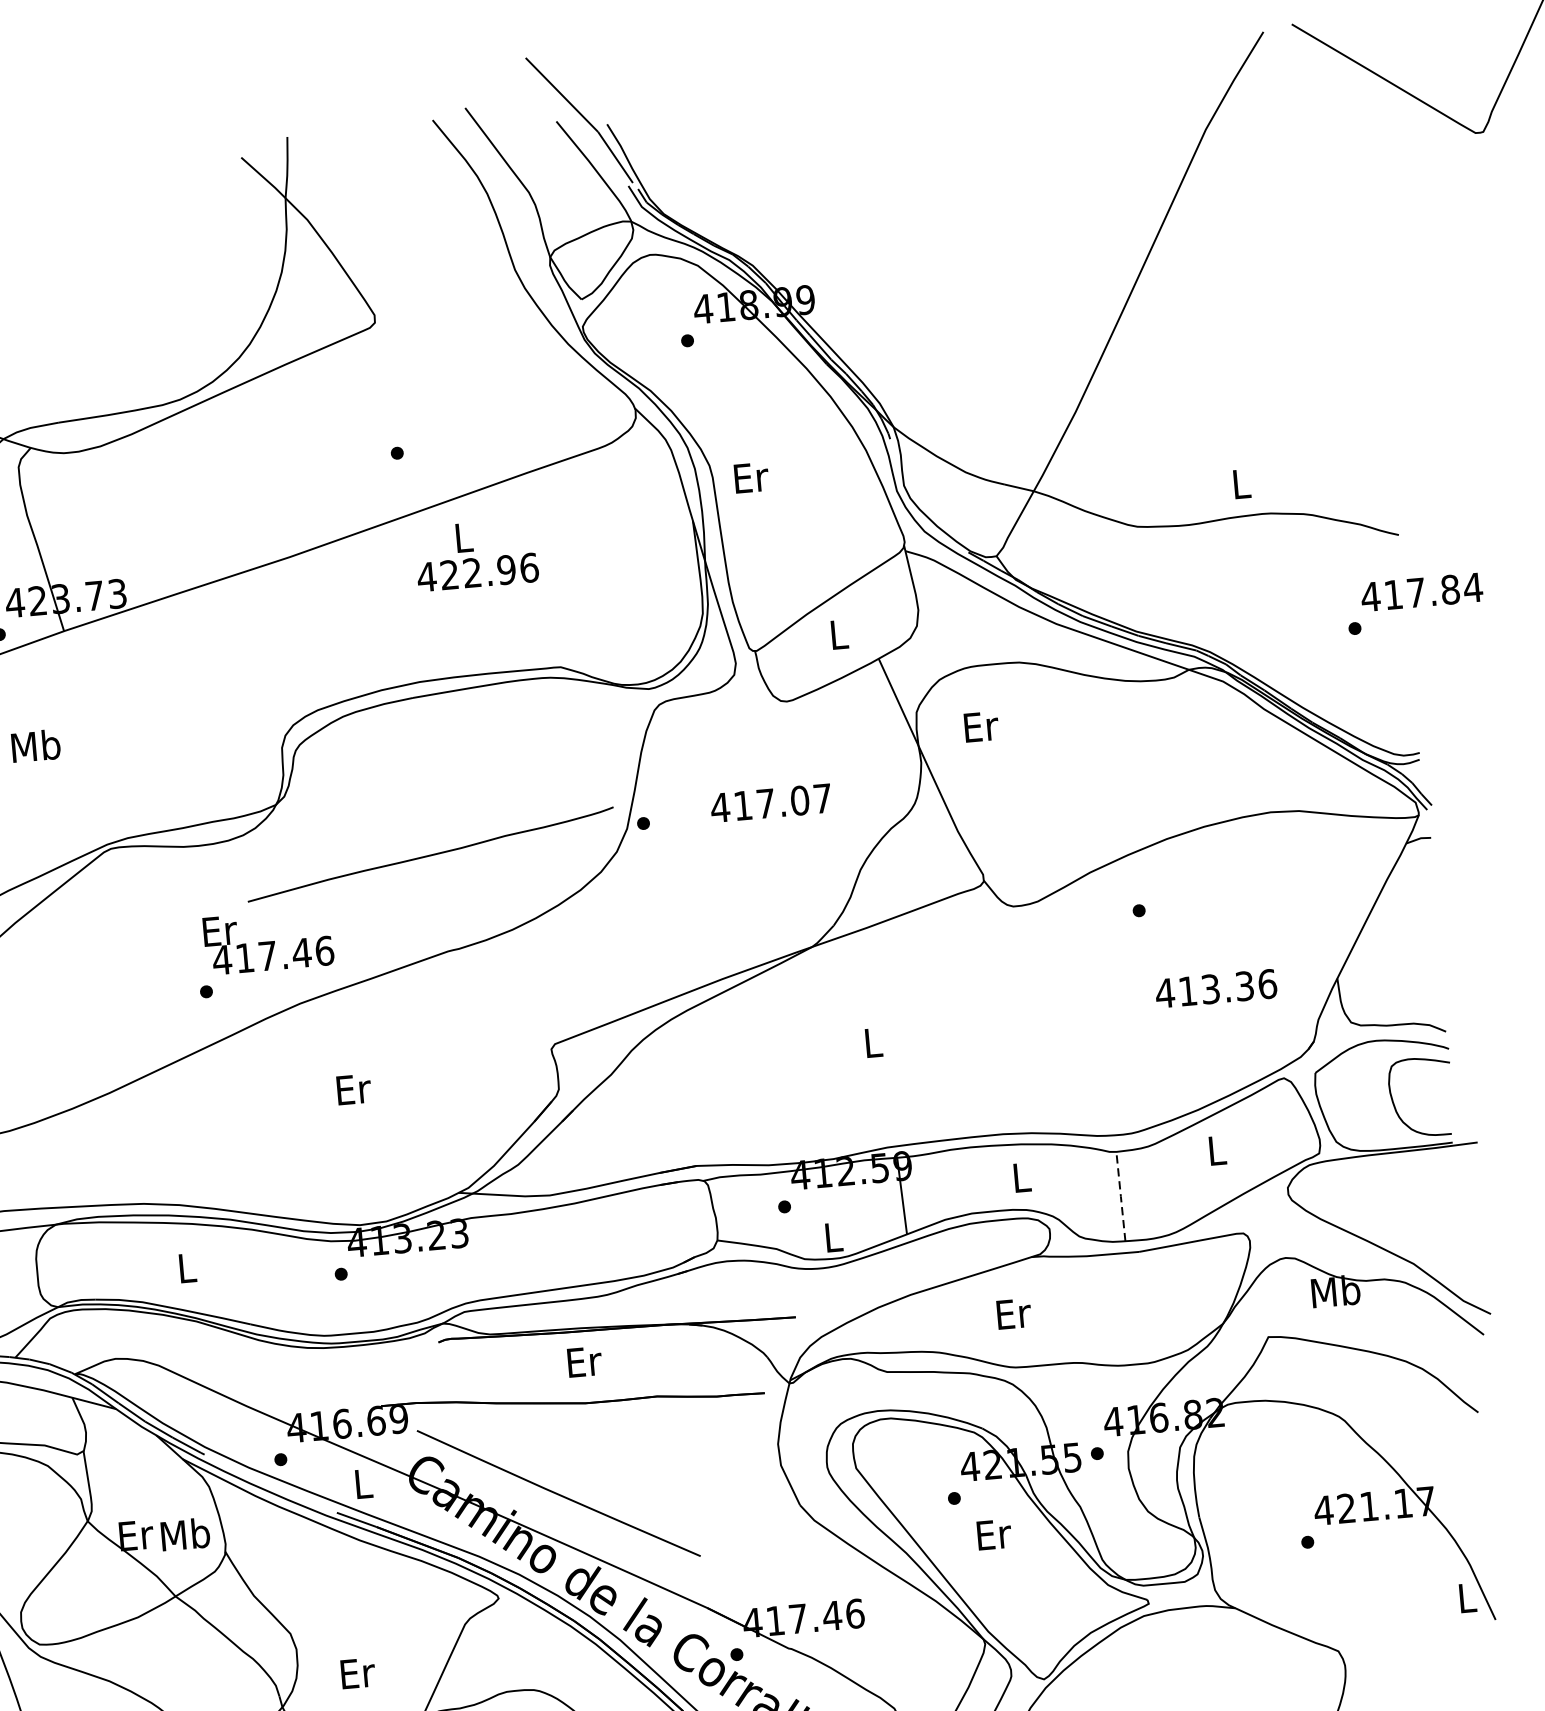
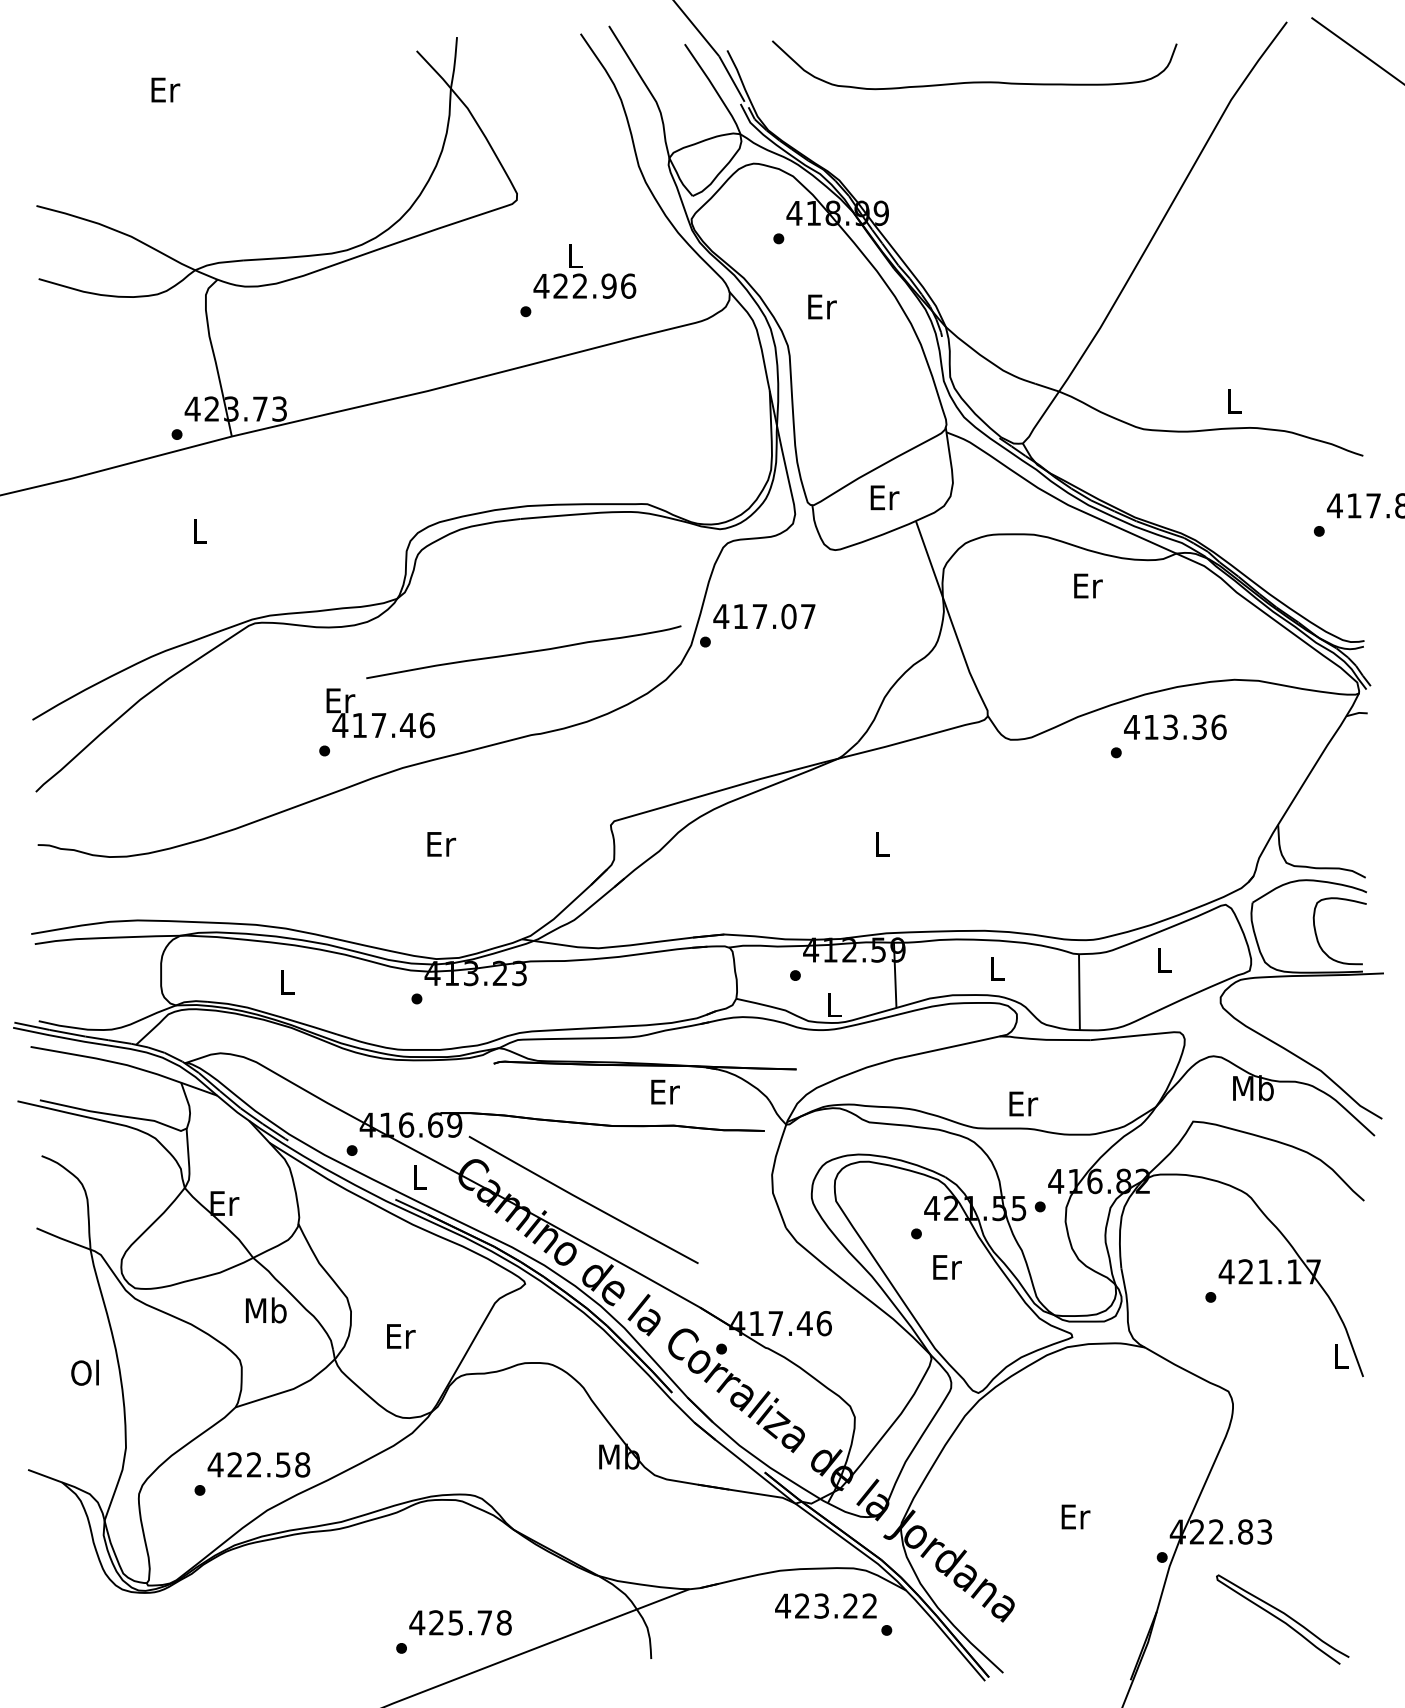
curve: (901, 134) -> (974, 81), added
text: (751, 477) -> (822, 306), moved
text: (476, 555) -> (584, 271), moved
text: (839, 634) -> (884, 497), L -> Er
text: (981, 726) -> (1088, 585), moved
text: (35, 746) -> (199, 531), Mb -> L
text: (771, 803) -> (764, 616), moved
text: (1216, 987) -> (1175, 726), moved
line: (1121, 1196) -> (1079, 992), dashed -> solid
text: (1013, 1313) -> (1023, 1103), moved
text: (584, 1361) -> (665, 1091), moved
text: (185, 1534) -> (266, 1310), moved

